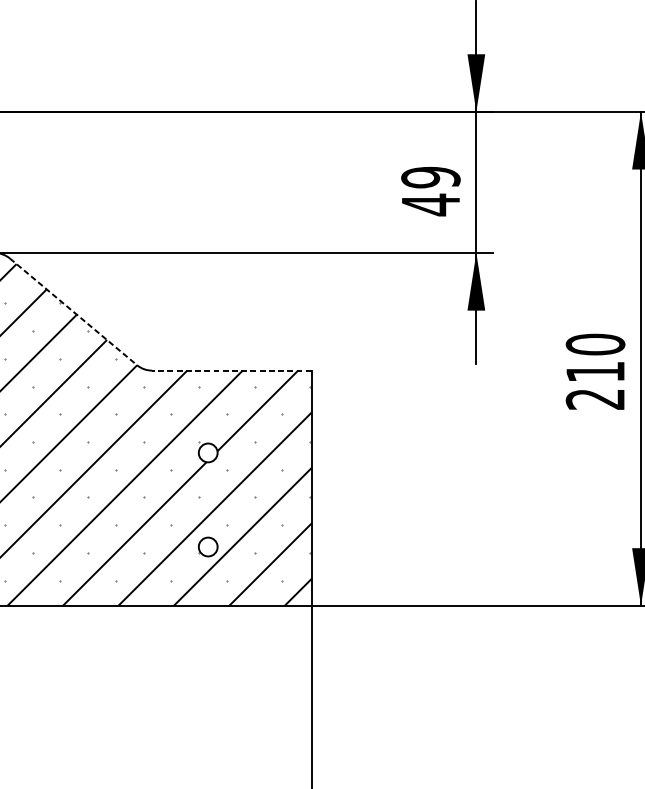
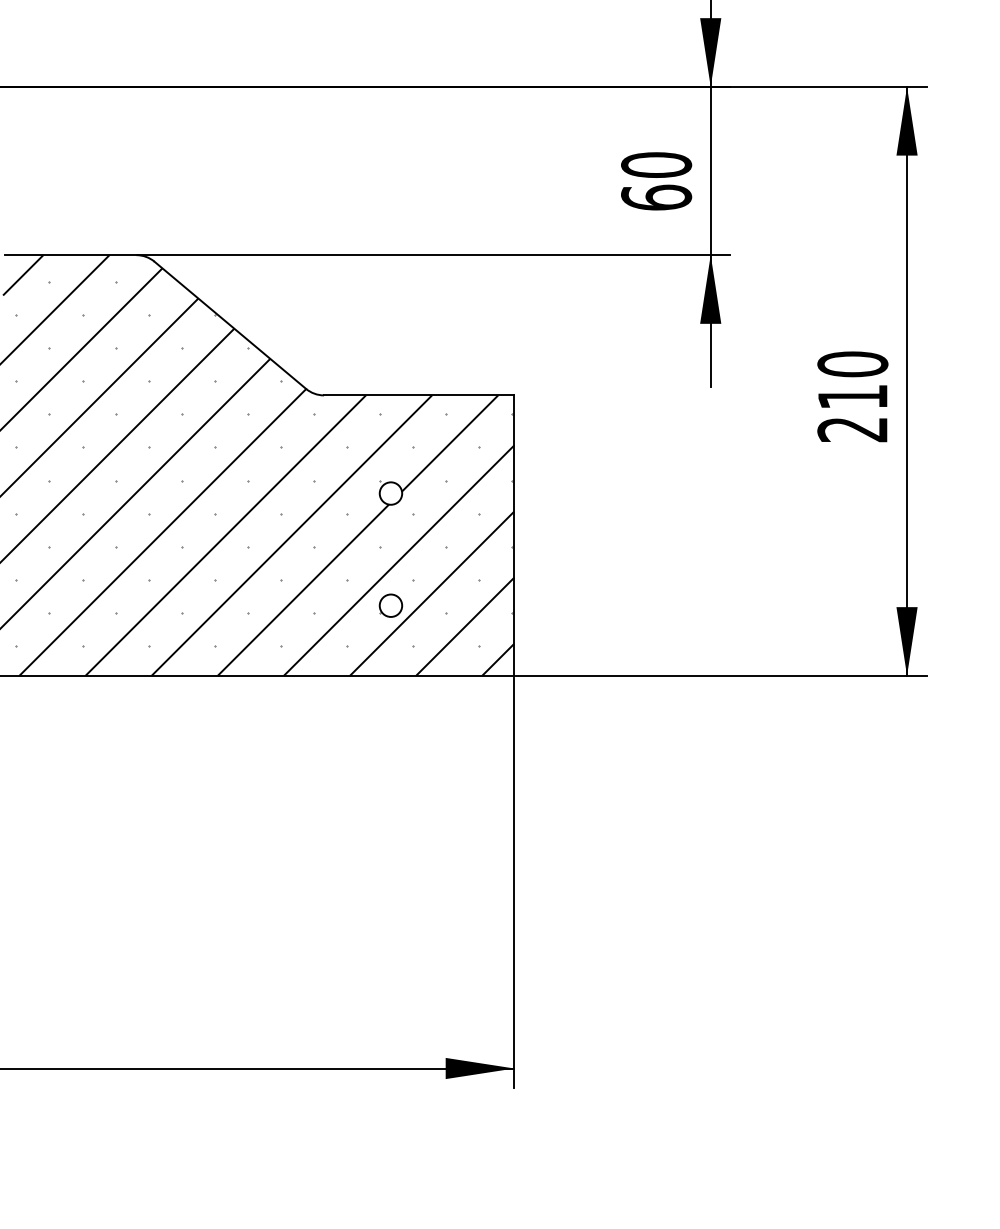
text: (430, 191) -> (656, 181), 49 -> 60
line: (73, 312) -> (230, 325), dashed -> solid
line: (231, 370) -> (418, 395), dashed -> solid

